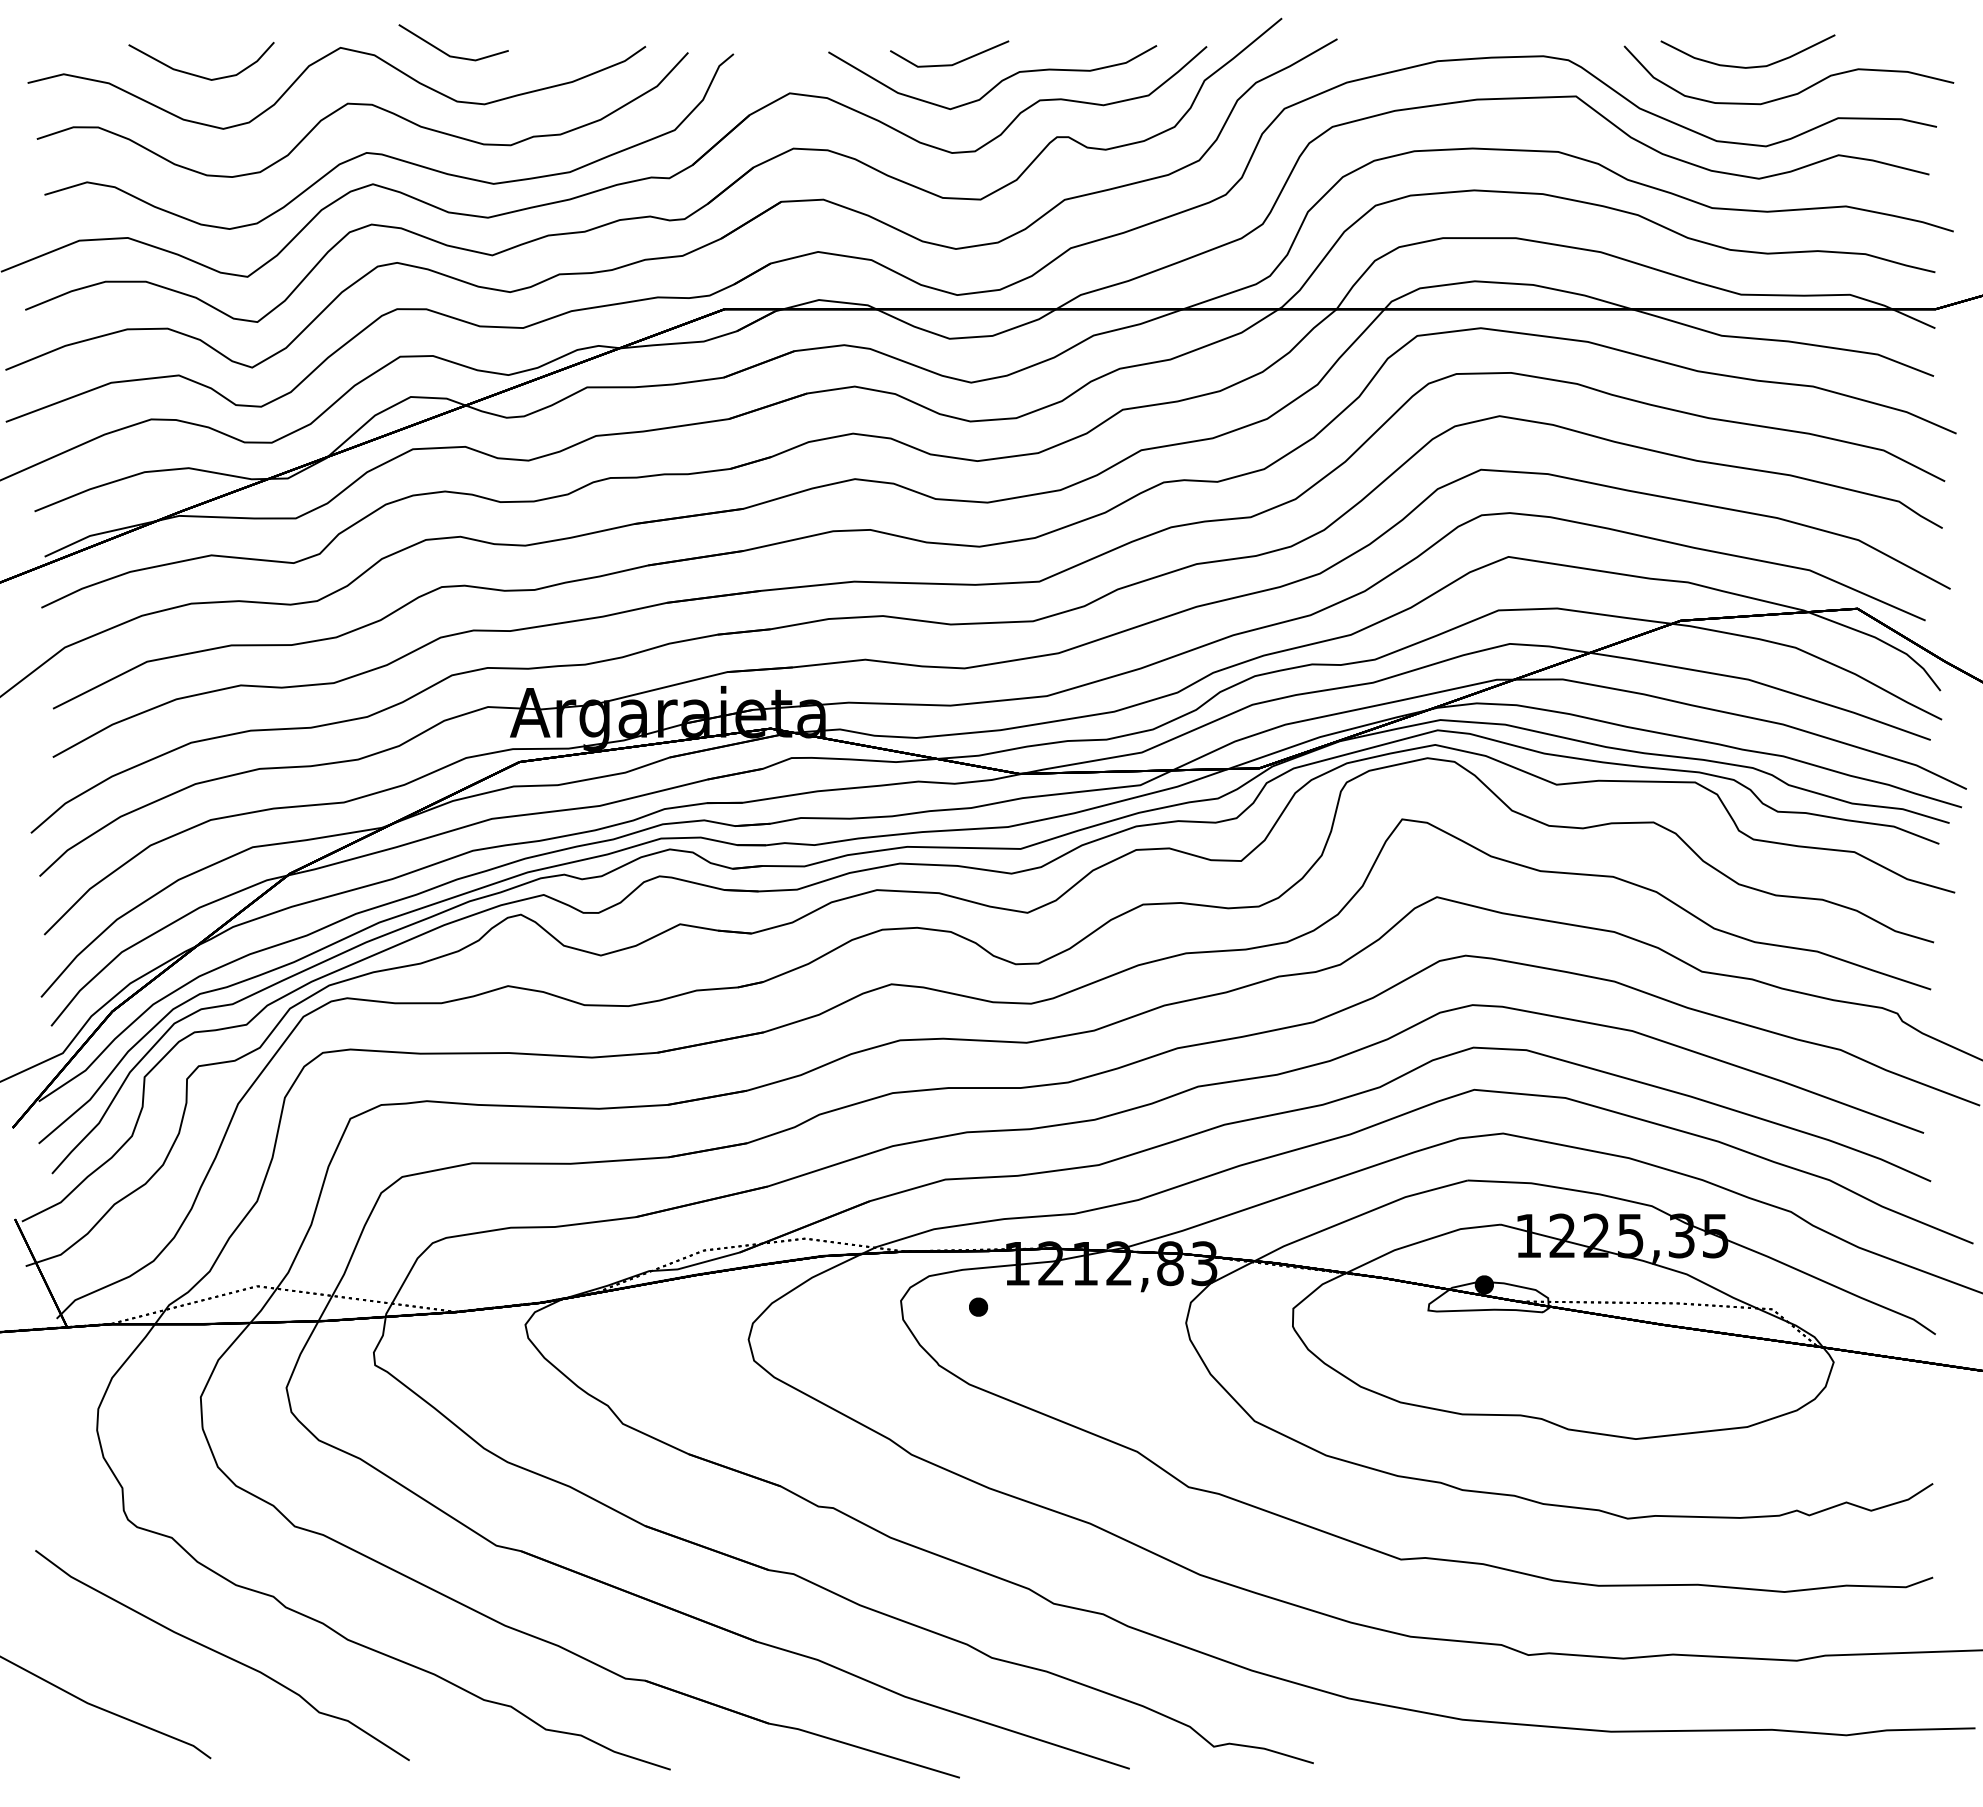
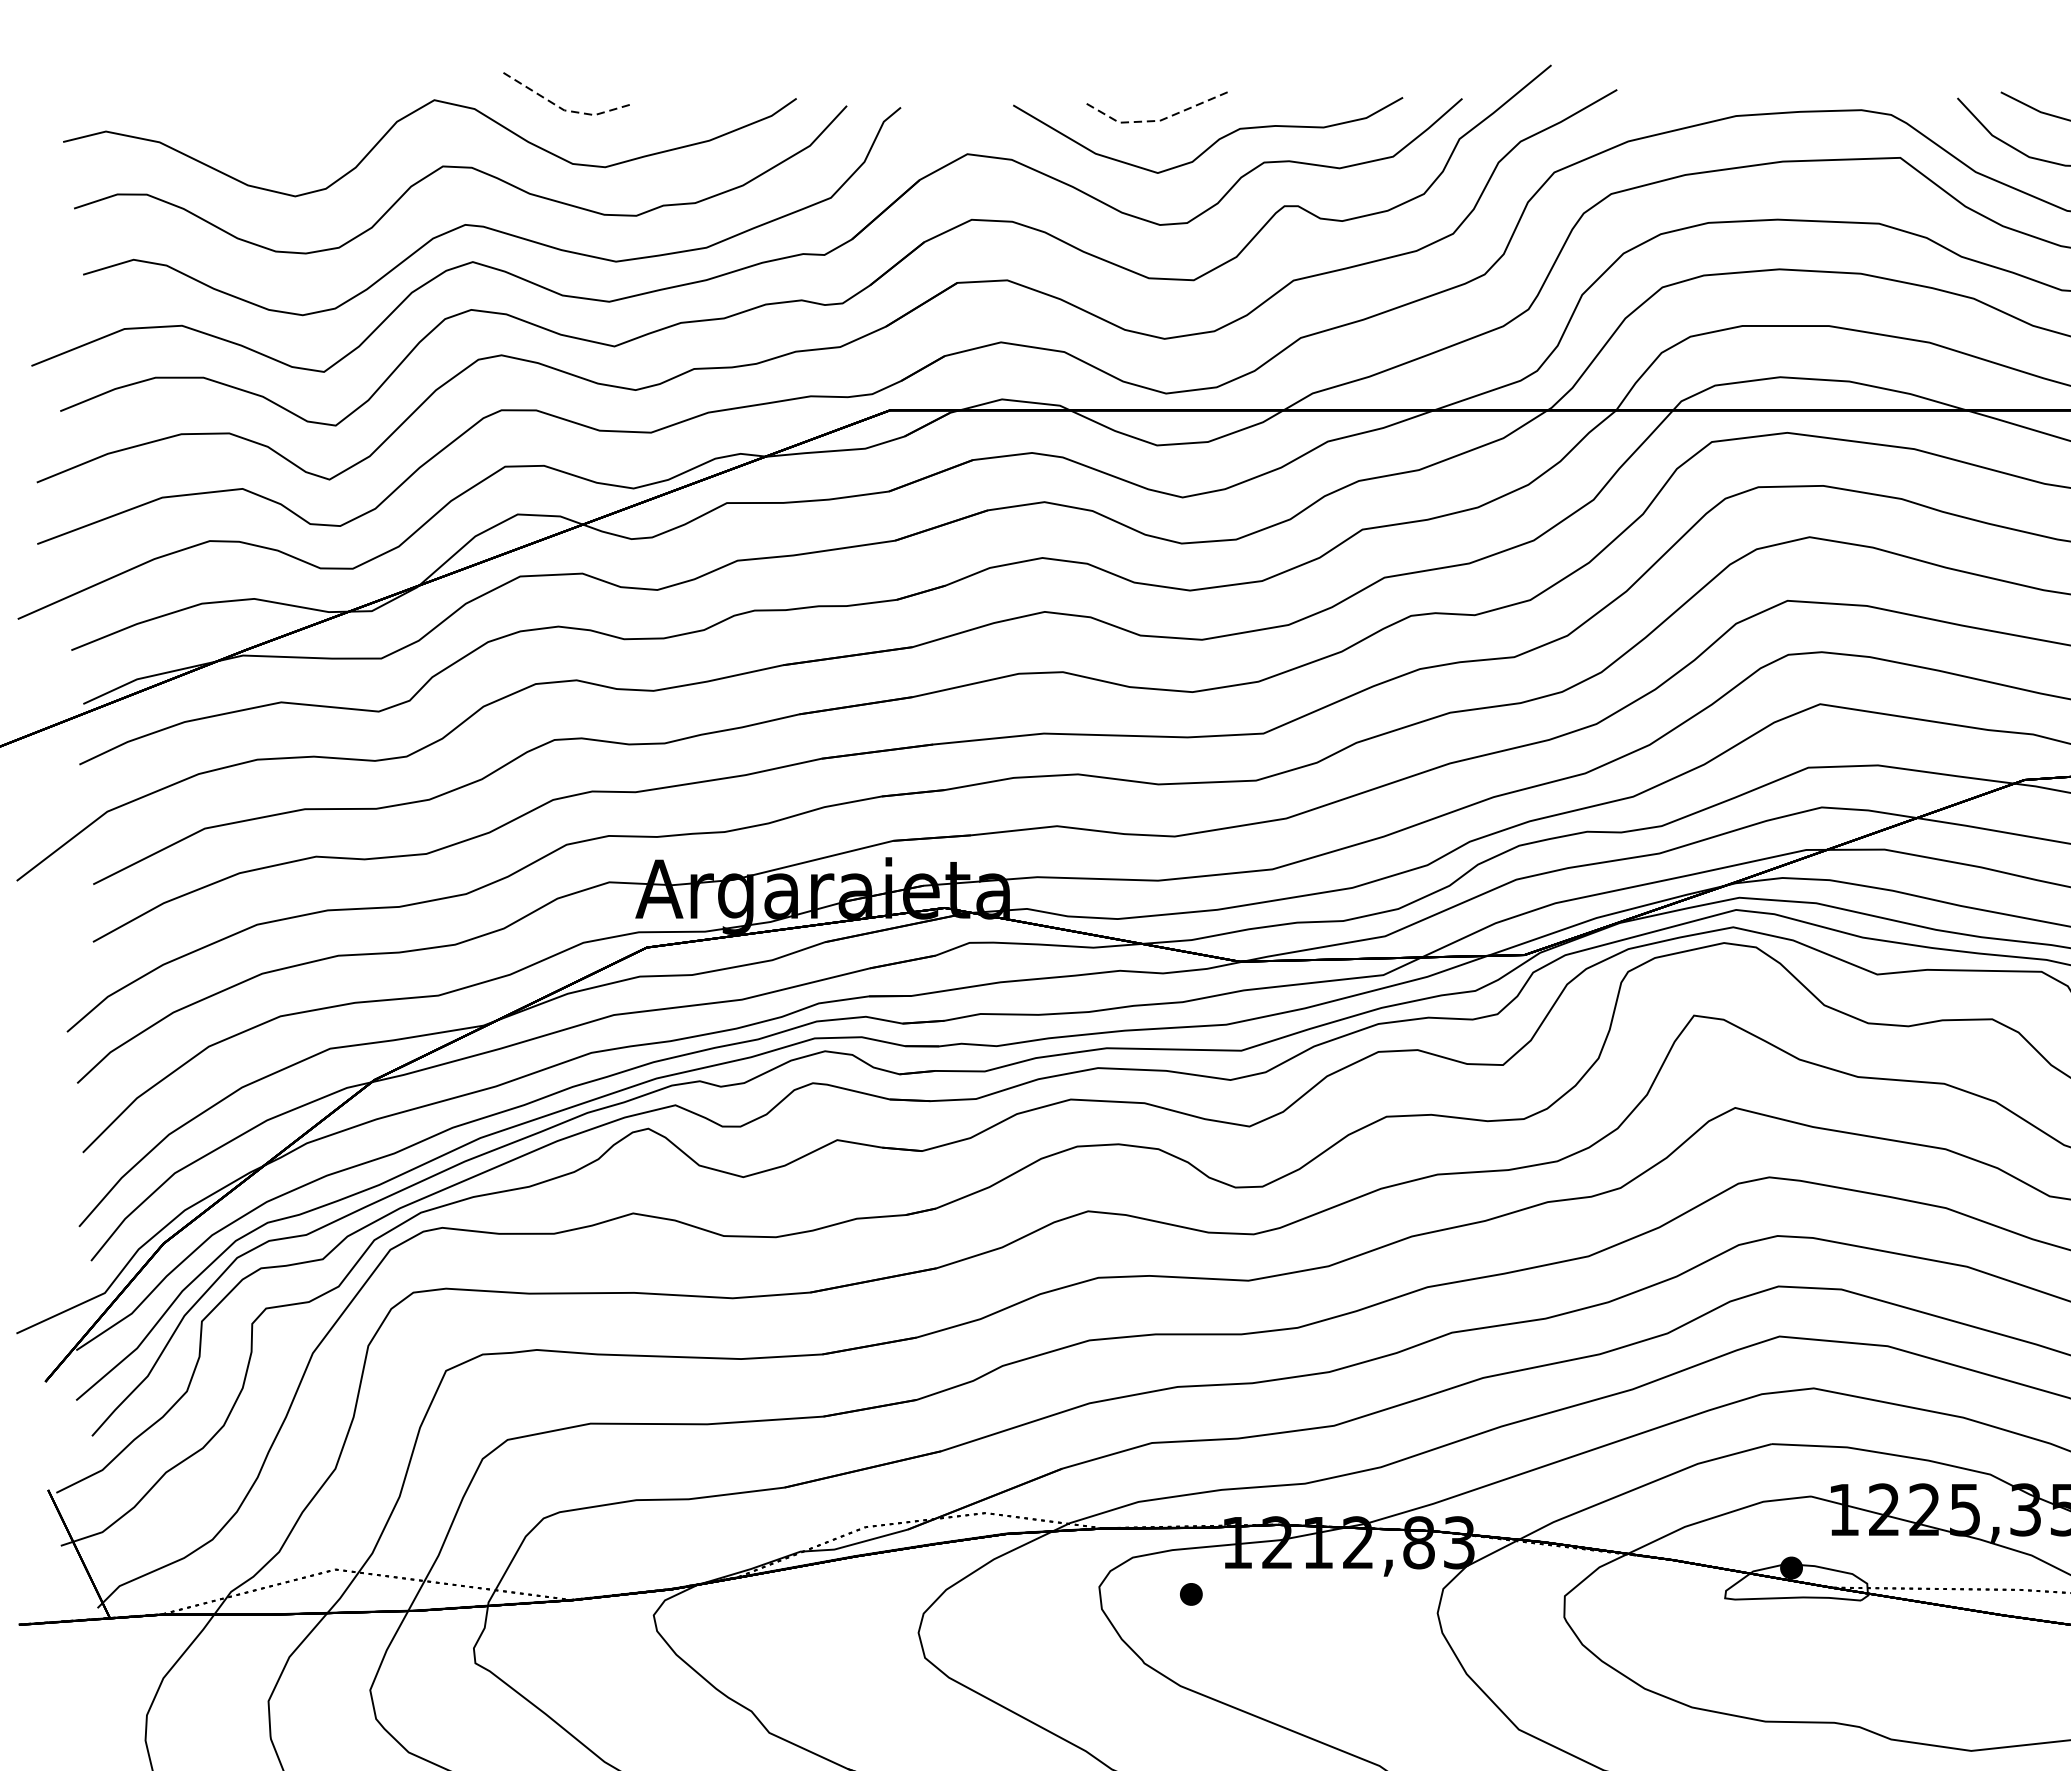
line: (450, 56) -> (564, 110), solid -> dashed
line: (949, 65) -> (1156, 121), solid -> dashed
curve: (196, 74) -> (263, 131), removed

